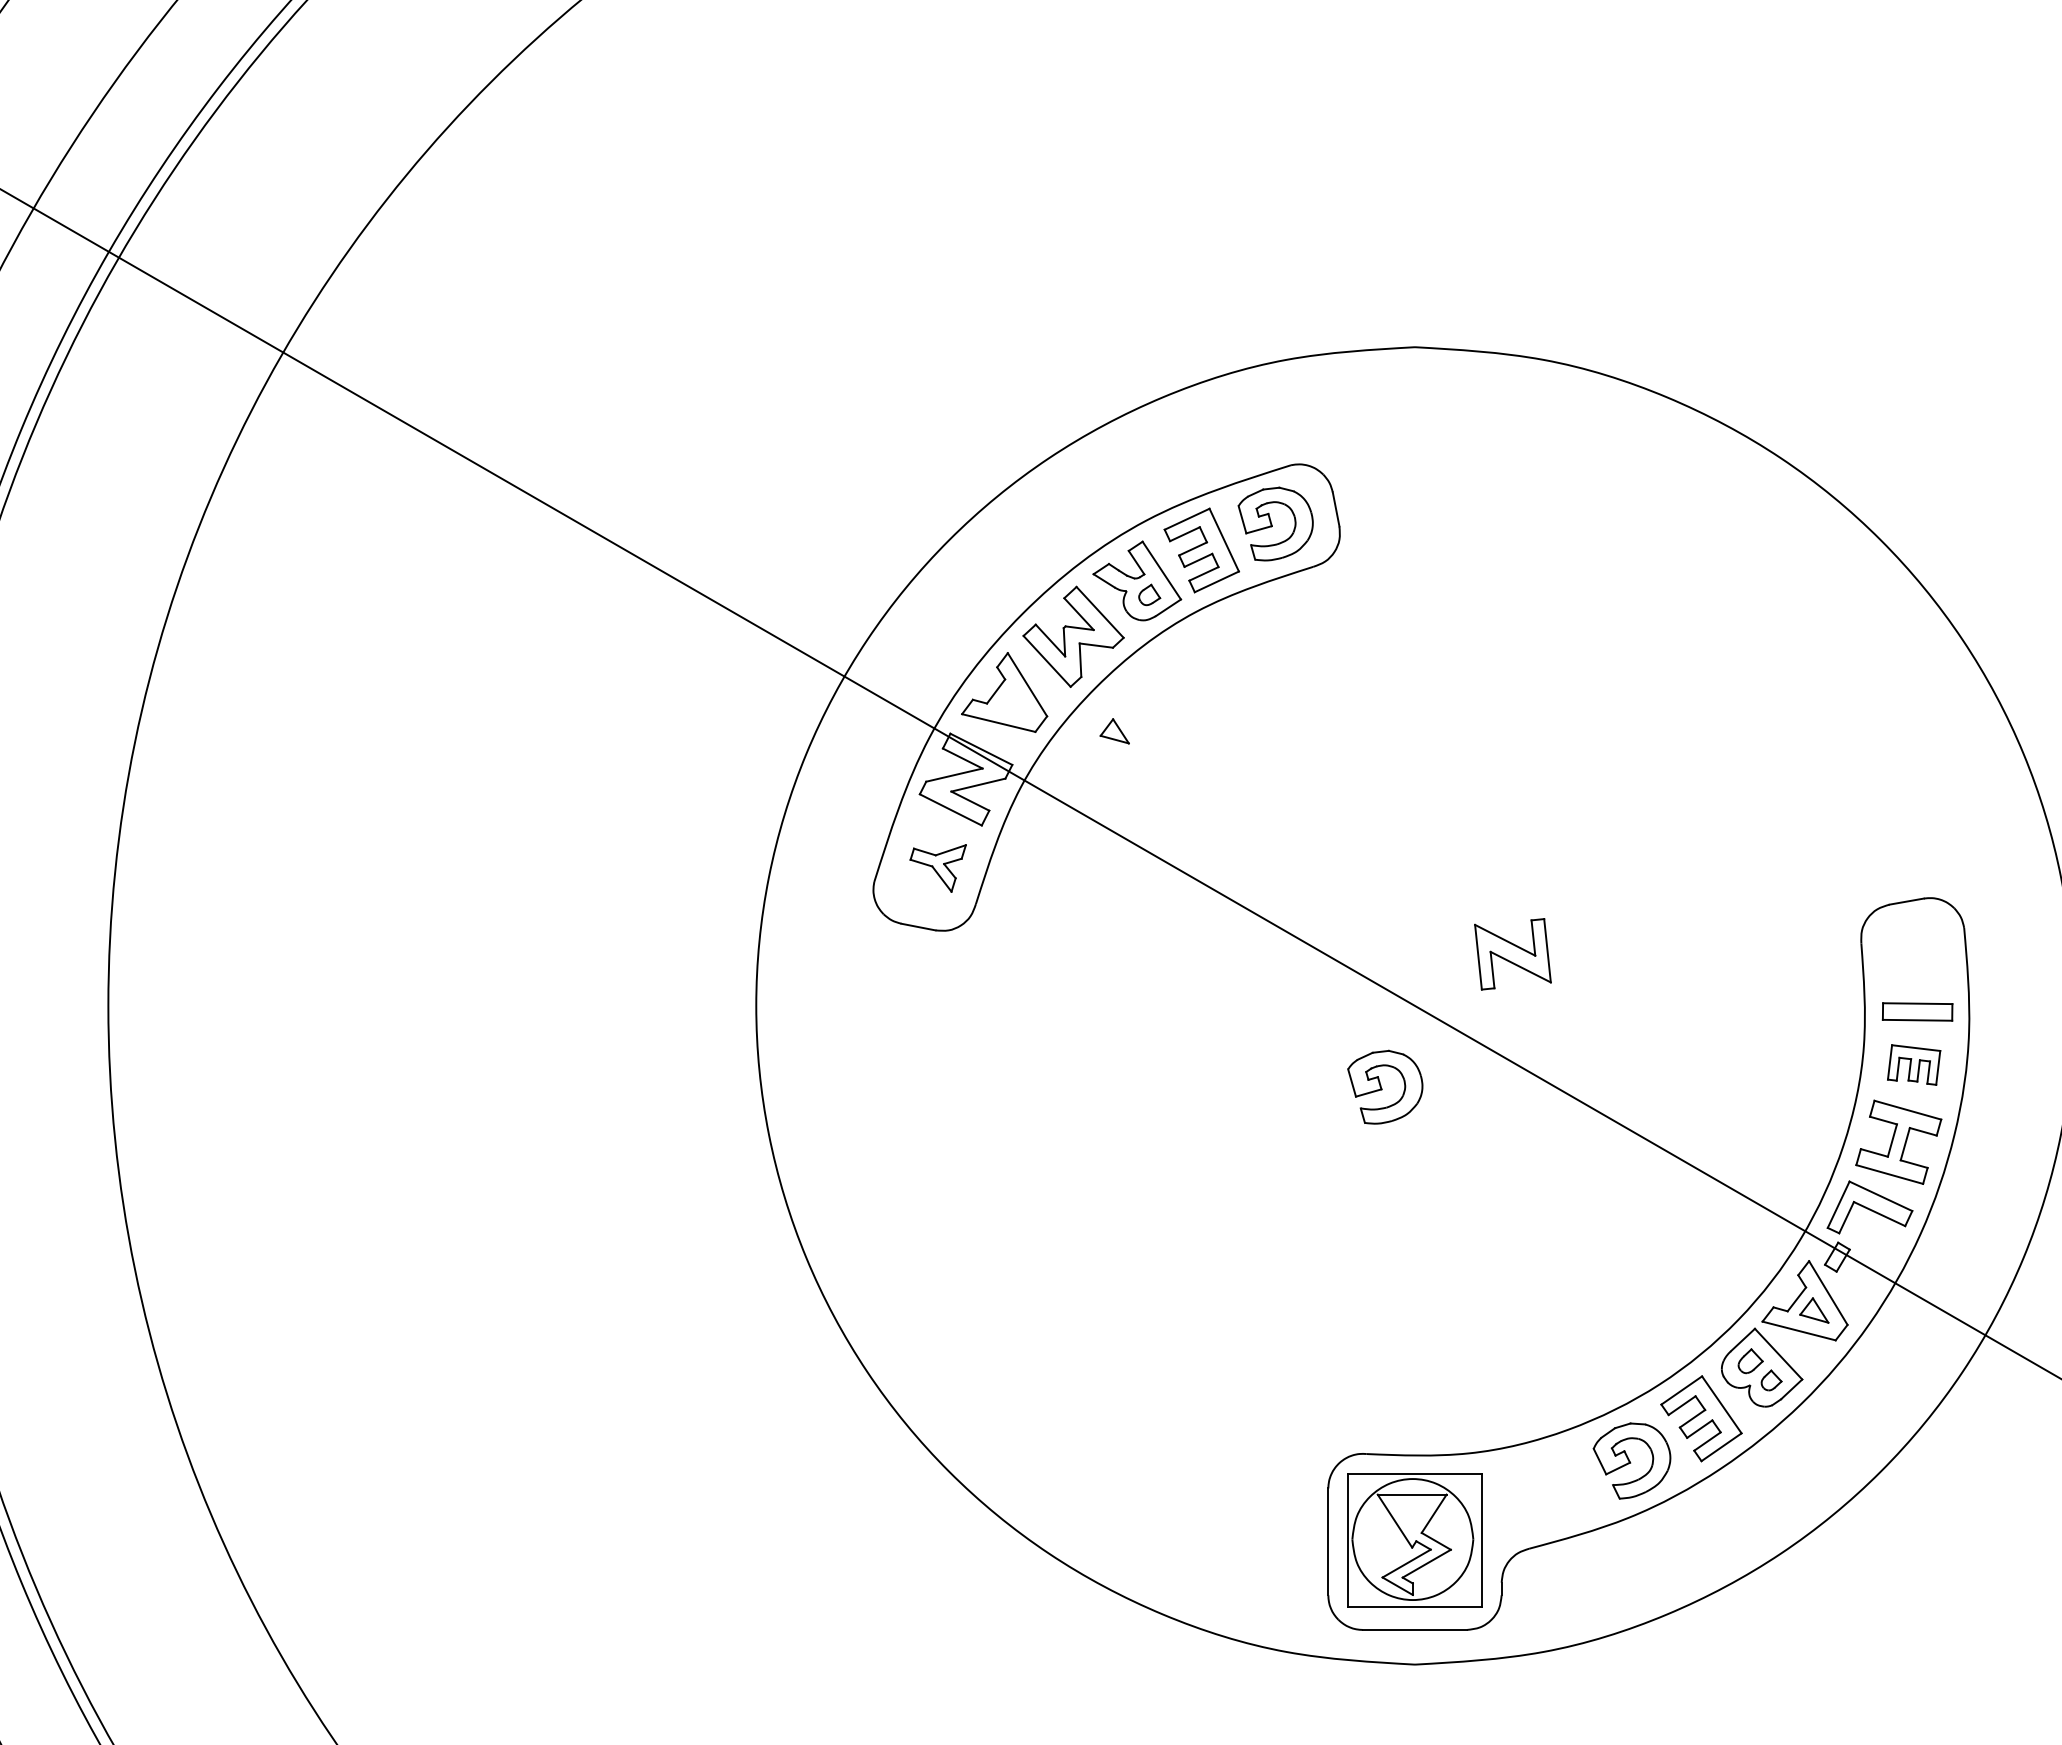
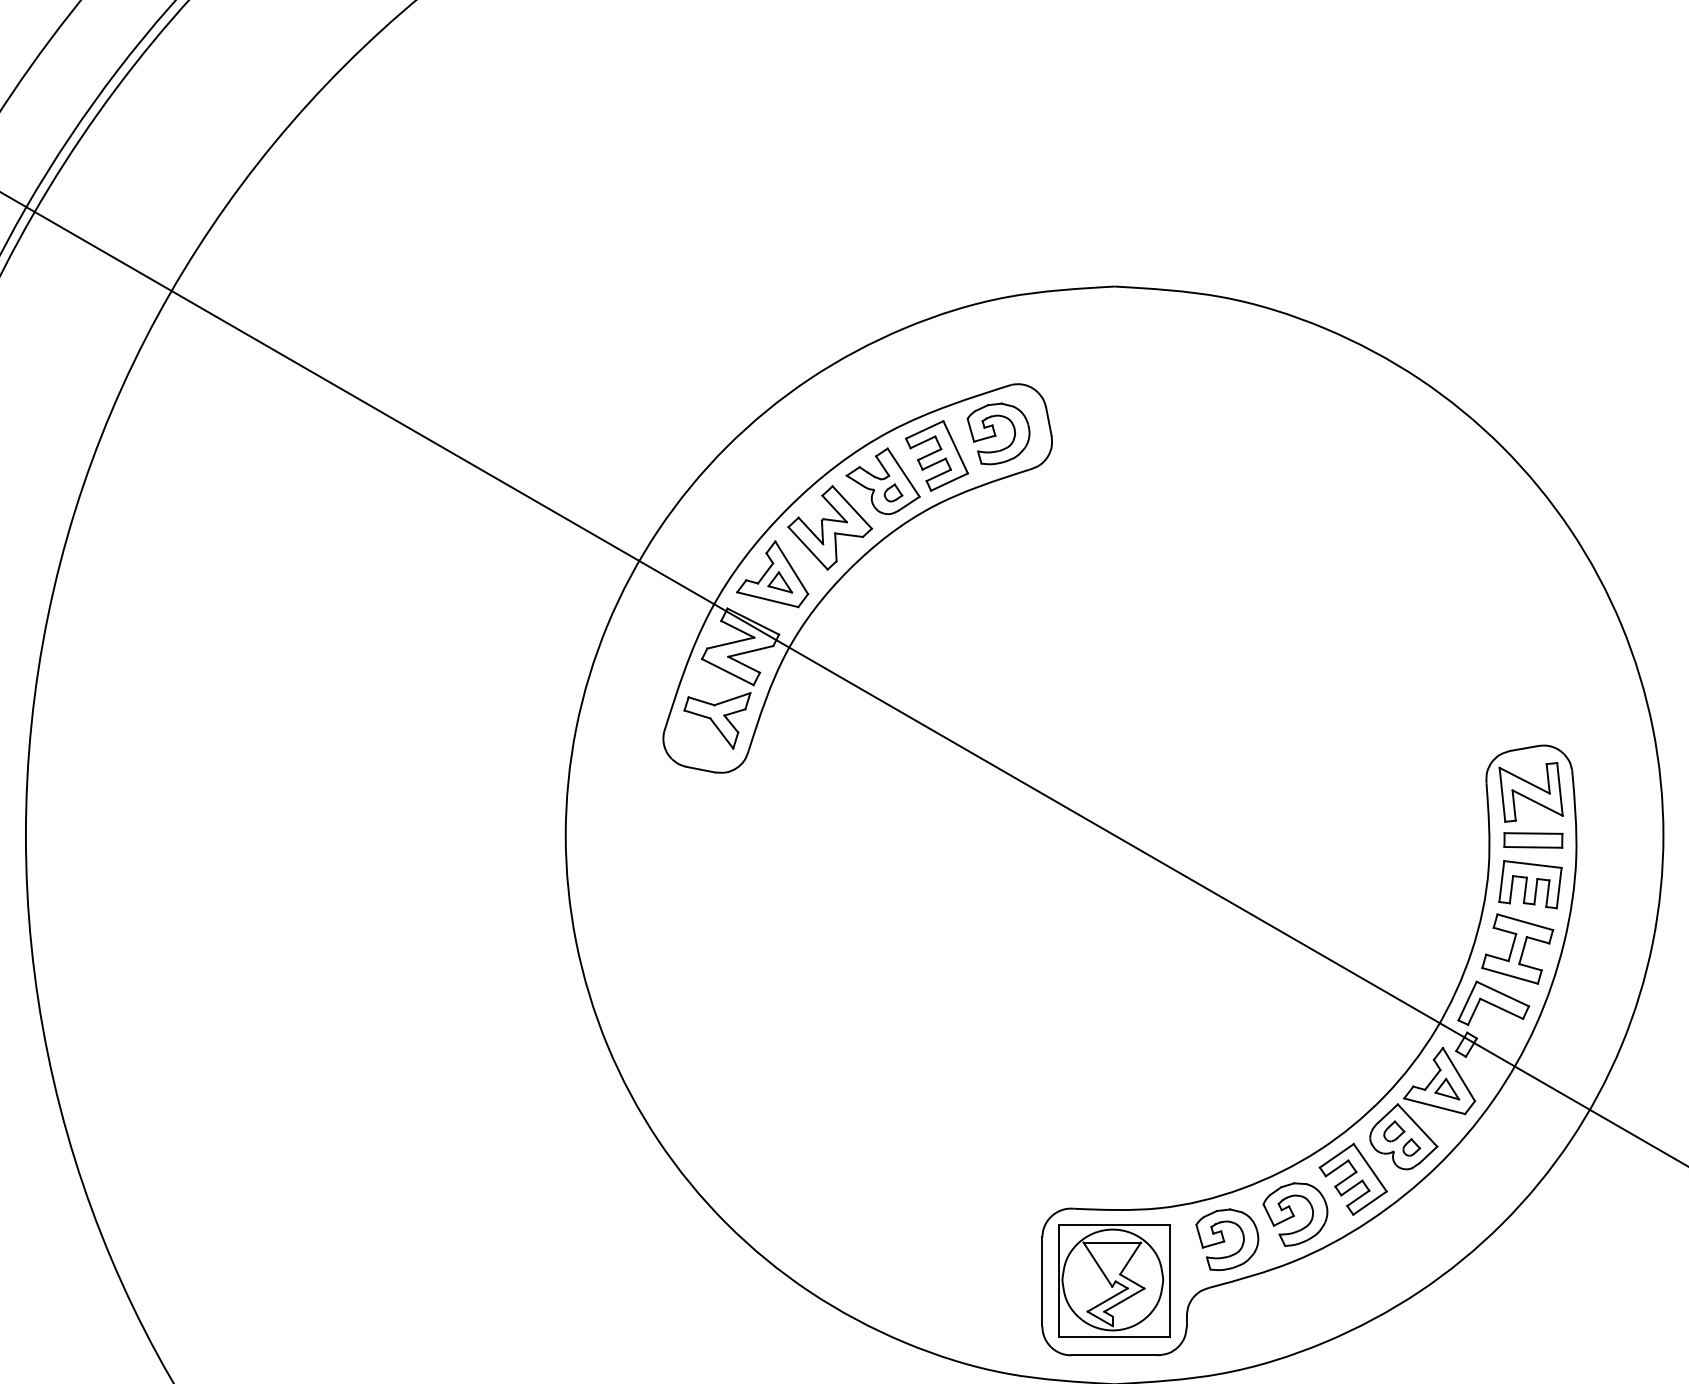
part: (1114, 731) -> (780, 582), moved
part: (937, 868) -> (716, 720), size x1.43
part: (1512, 954) -> (1530, 792), moved
part: (1913, 1064) -> (1529, 884), size x1.43
part: (1385, 1086) -> (1227, 1239), moved

